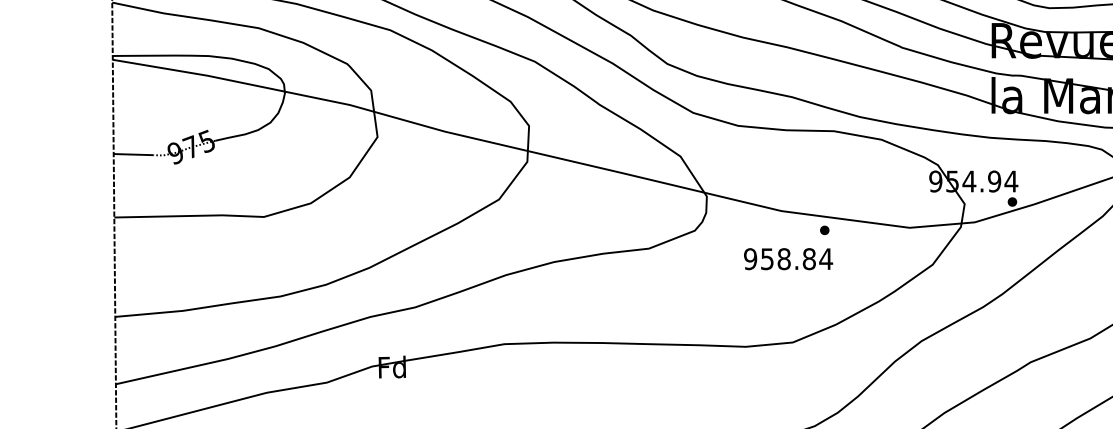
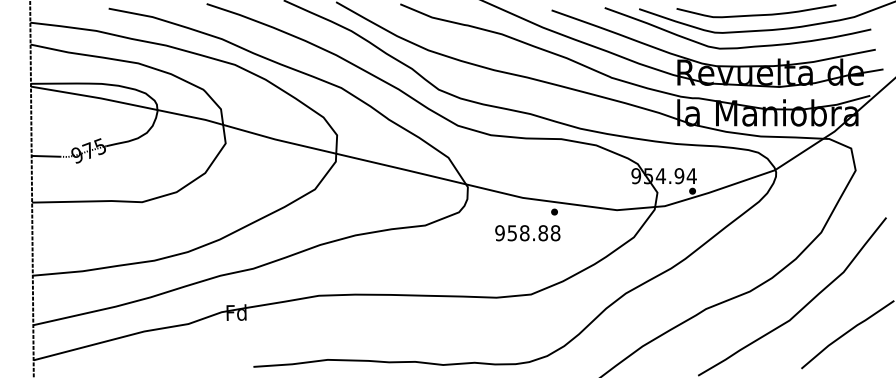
text: (826, 259) -> (555, 233), 958.84 -> 958.88

